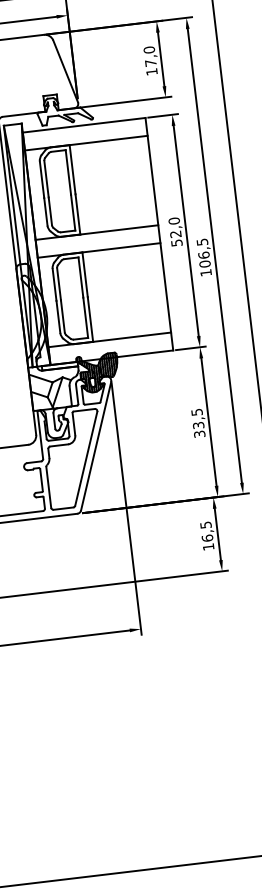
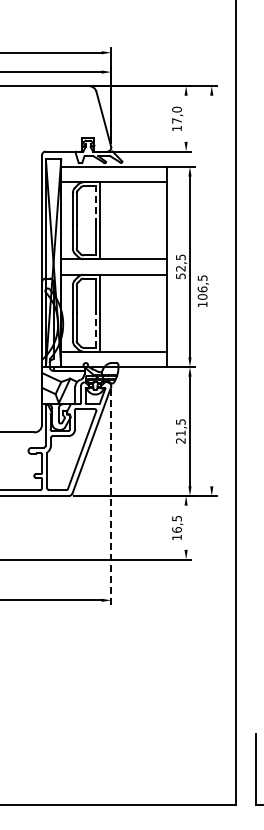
line: (161, 58) -> (186, 118), removed
line: (67, 171) -> (95, 204), solid -> dashed
text: (173, 221) -> (180, 257), 52,0 -> 52,5
line: (214, 255) -> (211, 290), removed
line: (85, 317) -> (95, 330), solid -> dashed
text: (198, 429) -> (180, 436), 33,5 -> 21,5
line: (126, 509) -> (111, 497), solid -> dashed
line: (218, 534) -> (186, 527), removed

